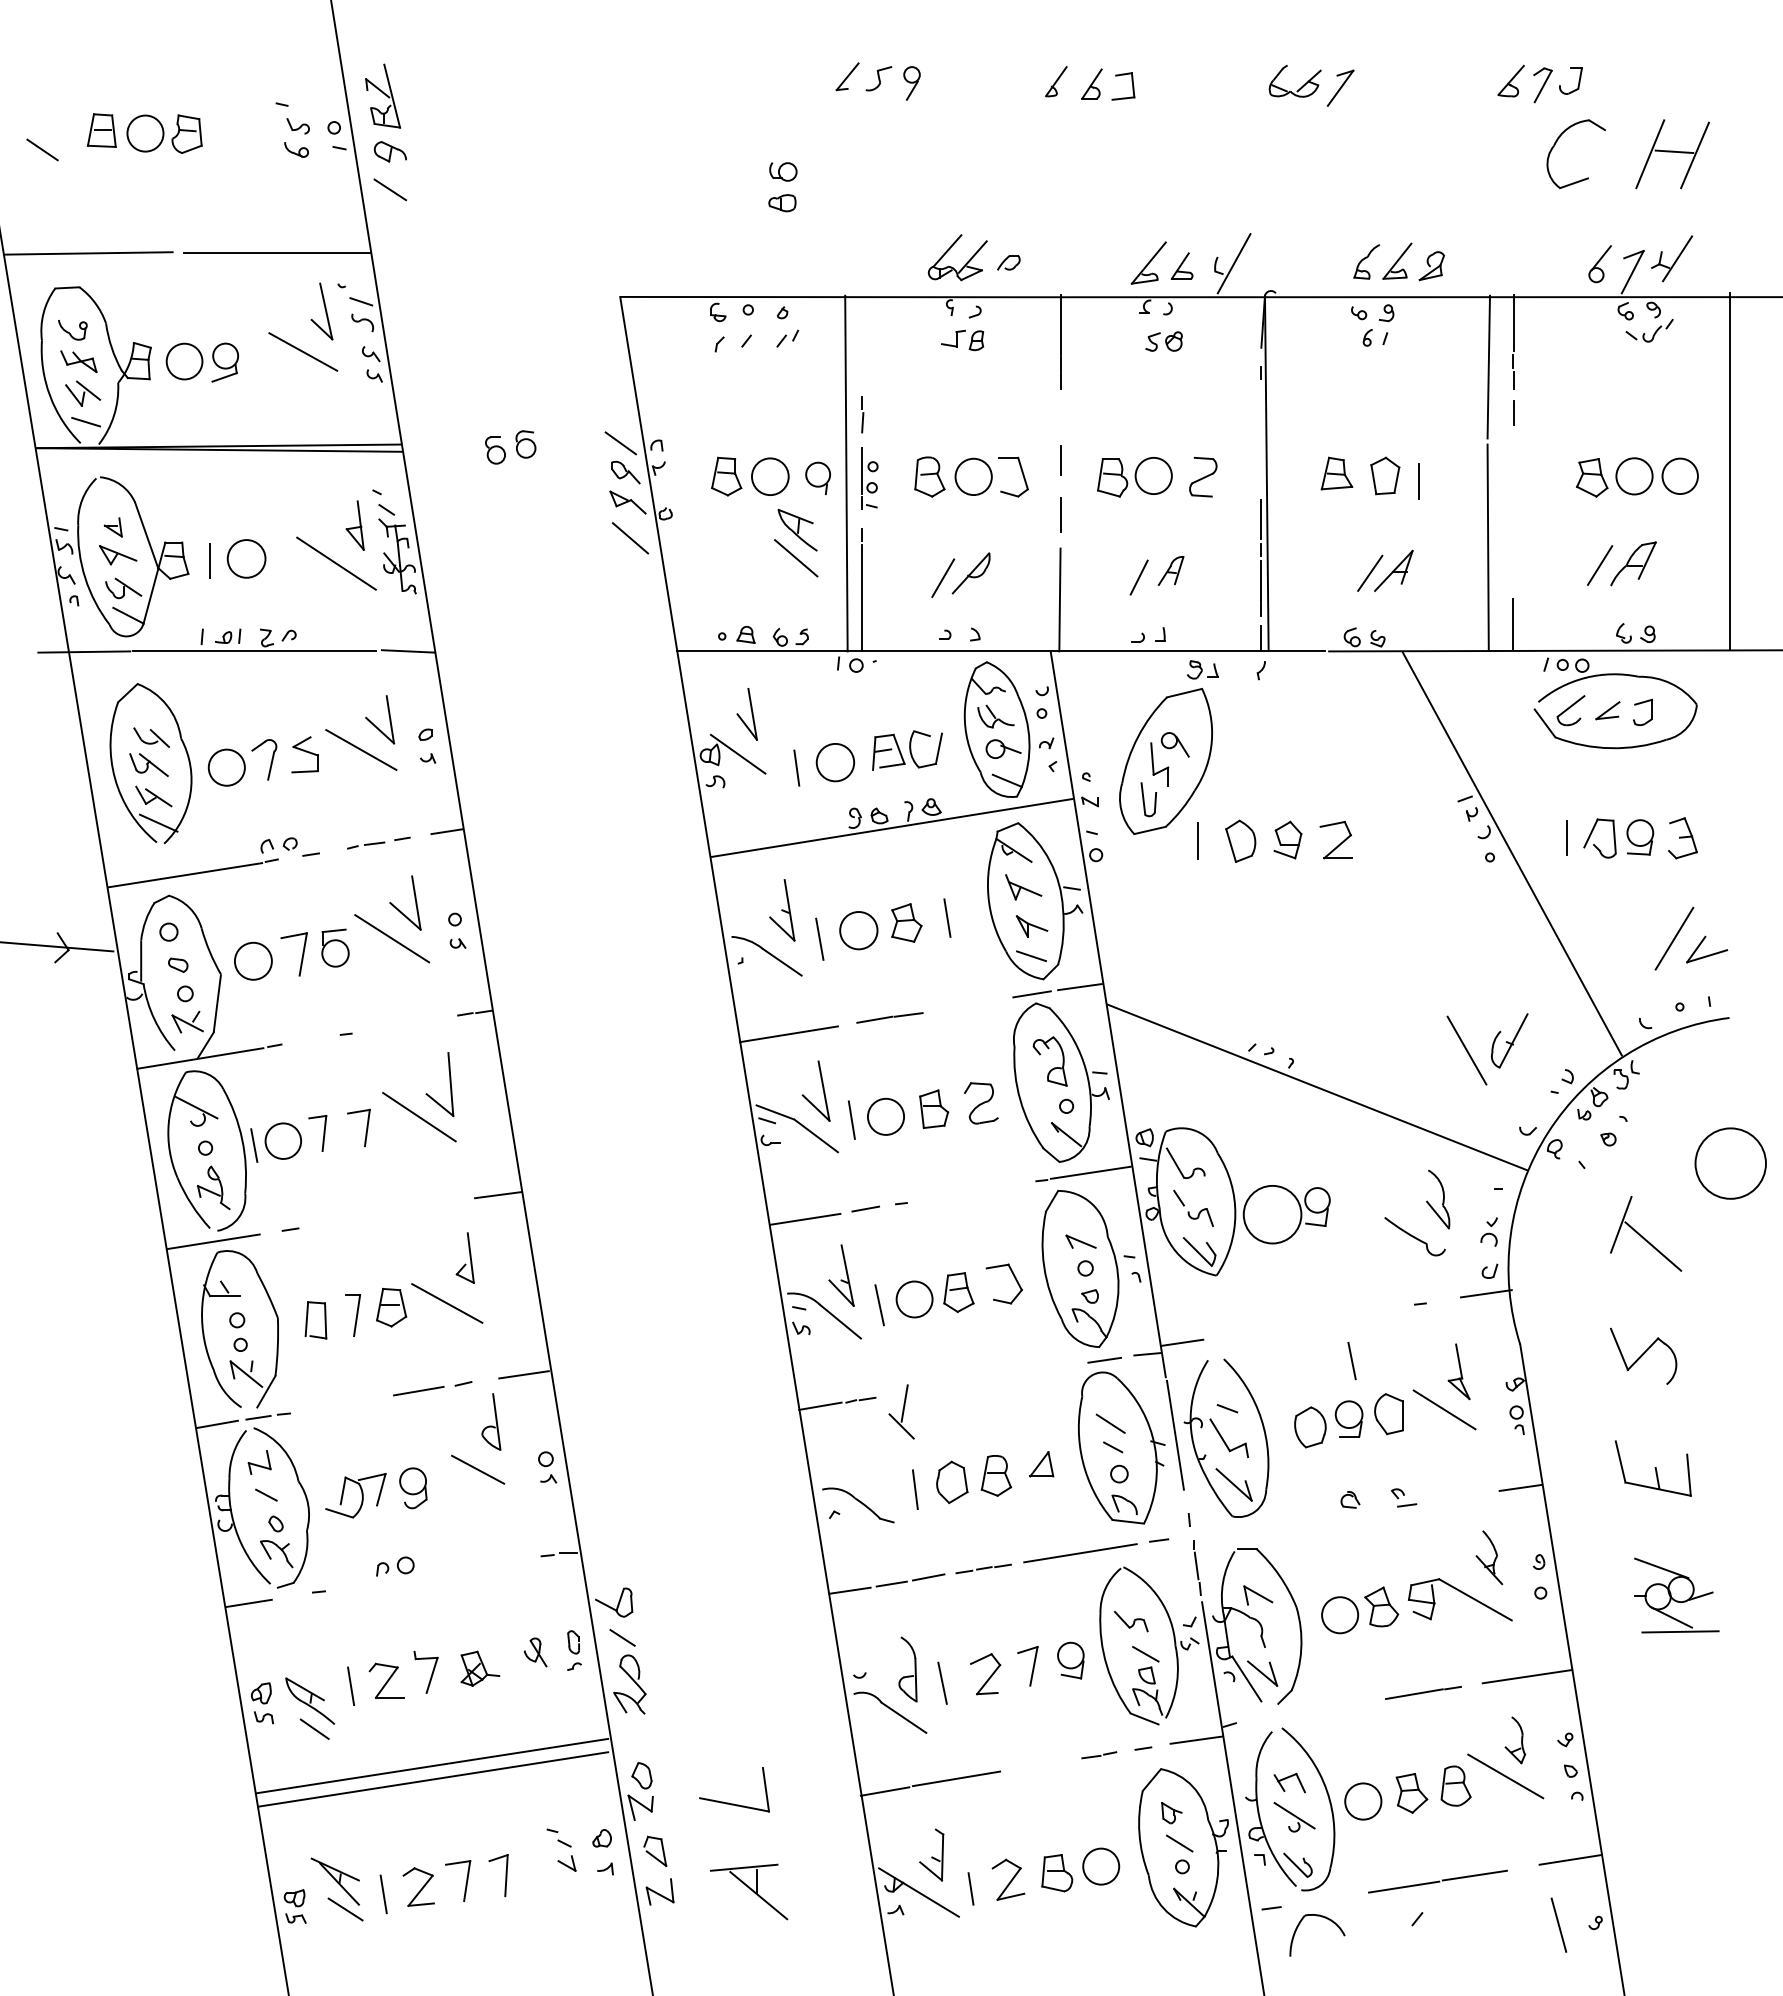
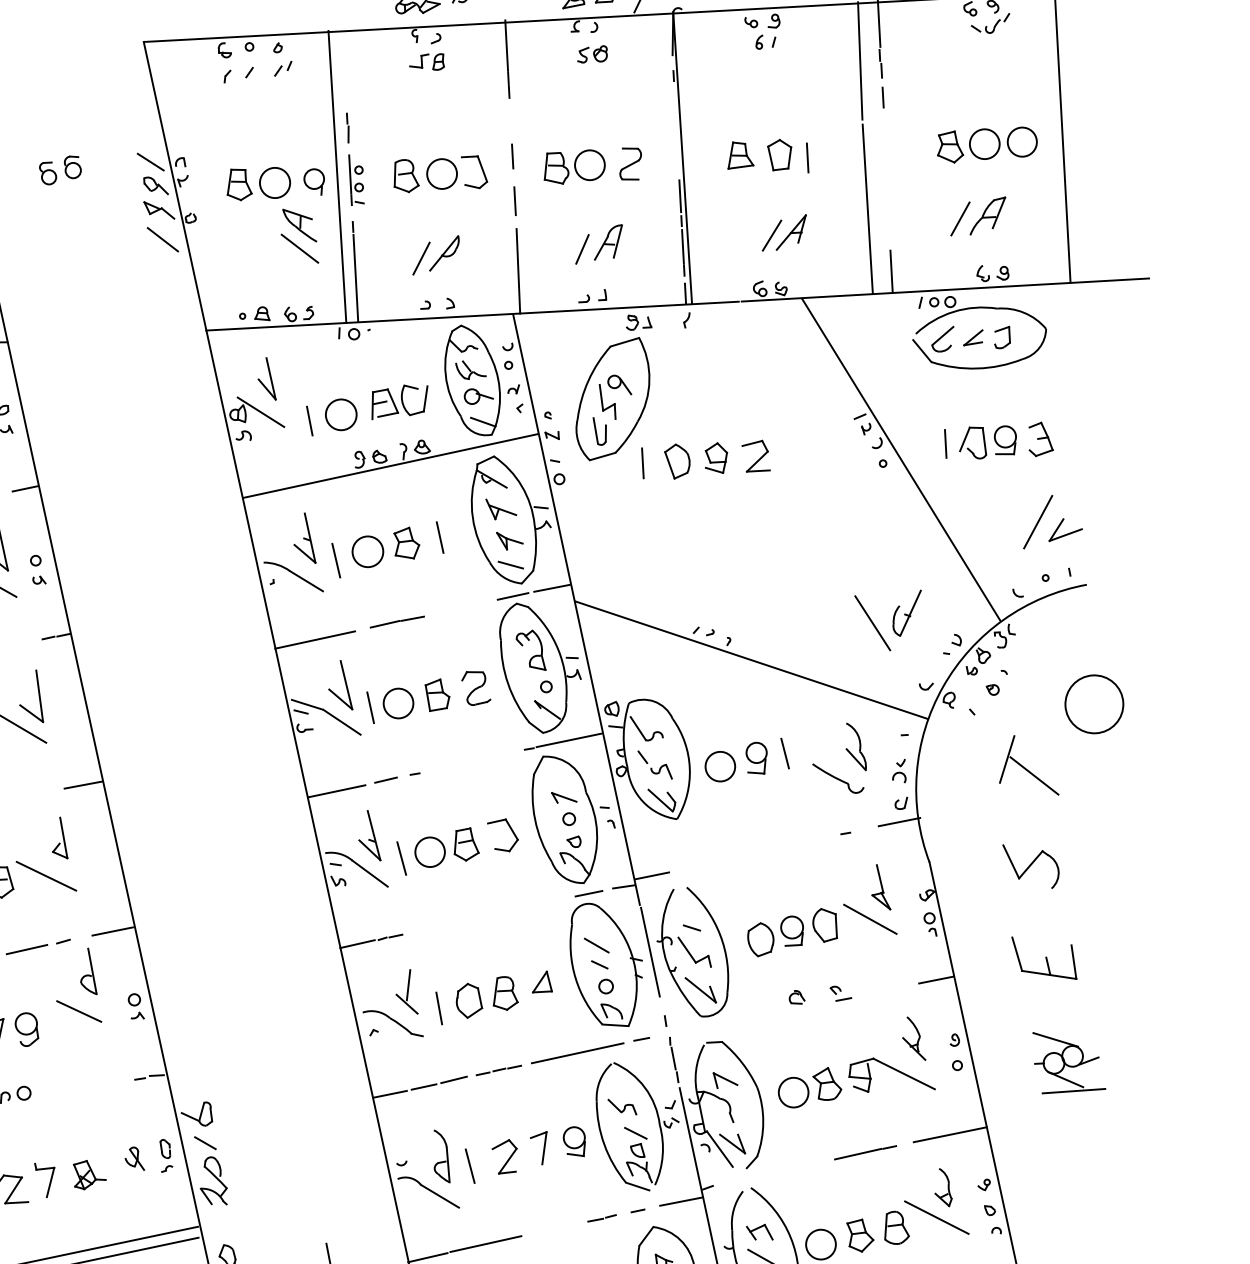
part: (1170, 570) -> (607, 242), size x1.43
circle: (1272, 1214) -> (720, 766), size x0.62
line: (1351, 1361) -> (784, 753), moved
part: (901, 1411) -> (406, 991), moved

